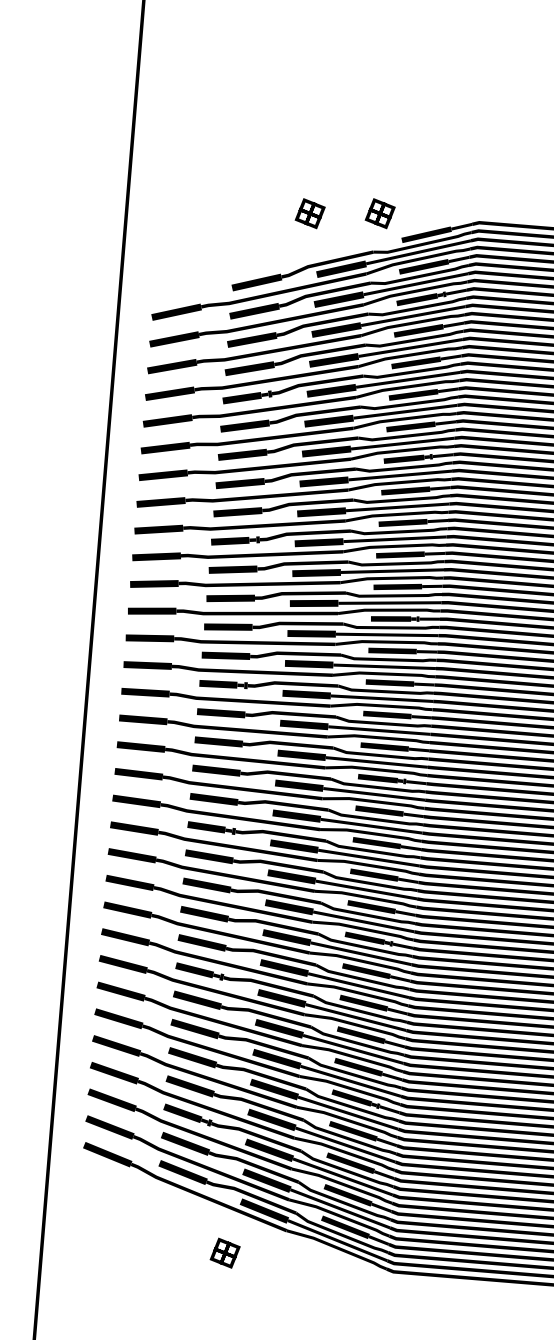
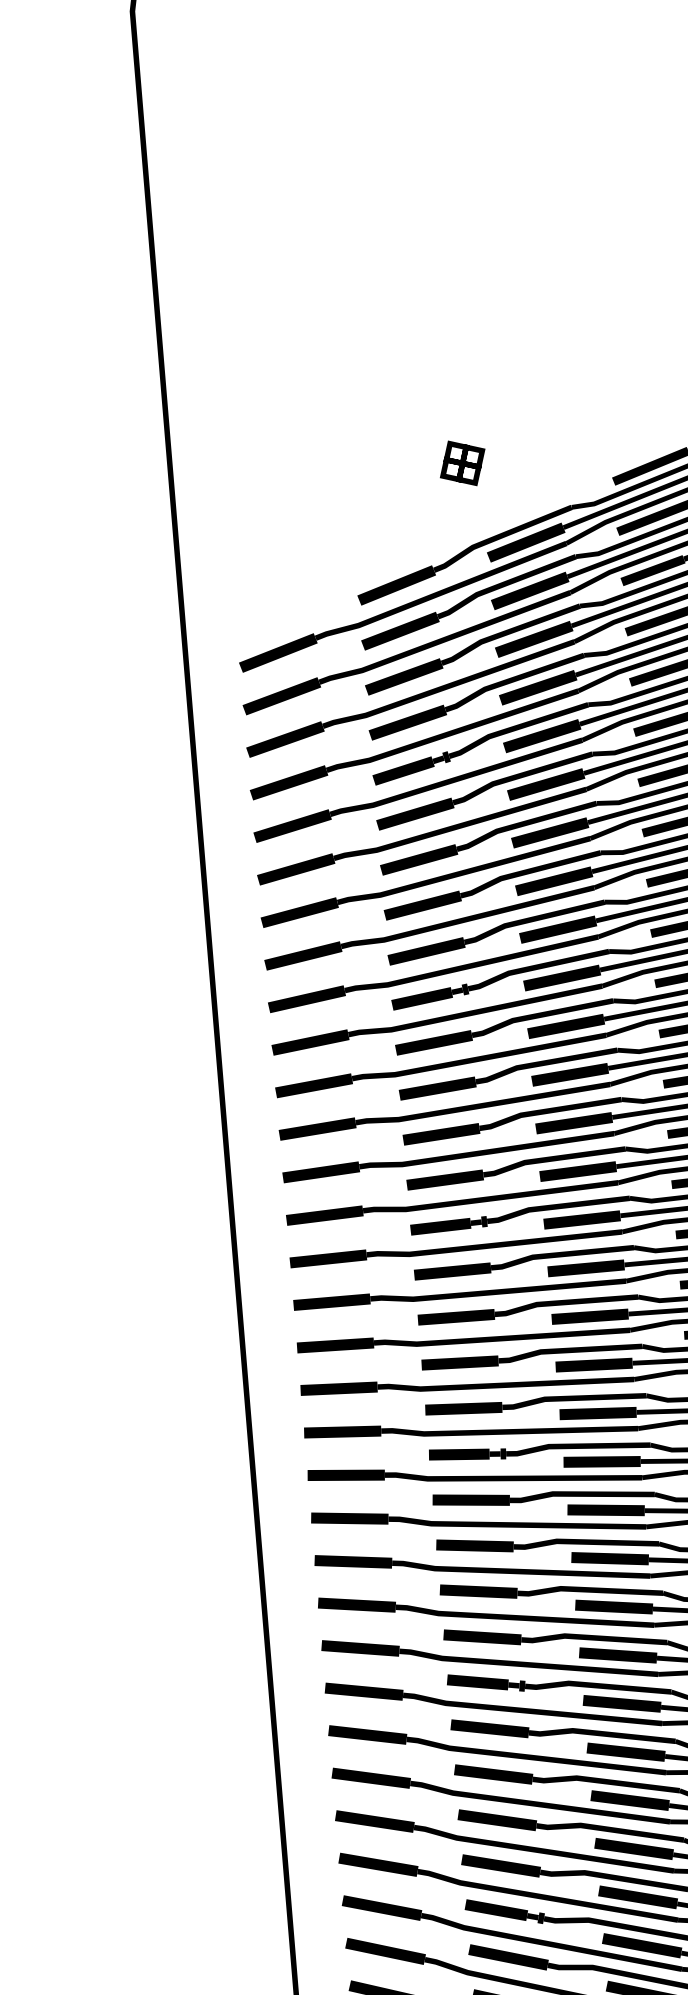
part: (379, 213) -> (571, 445), removed

